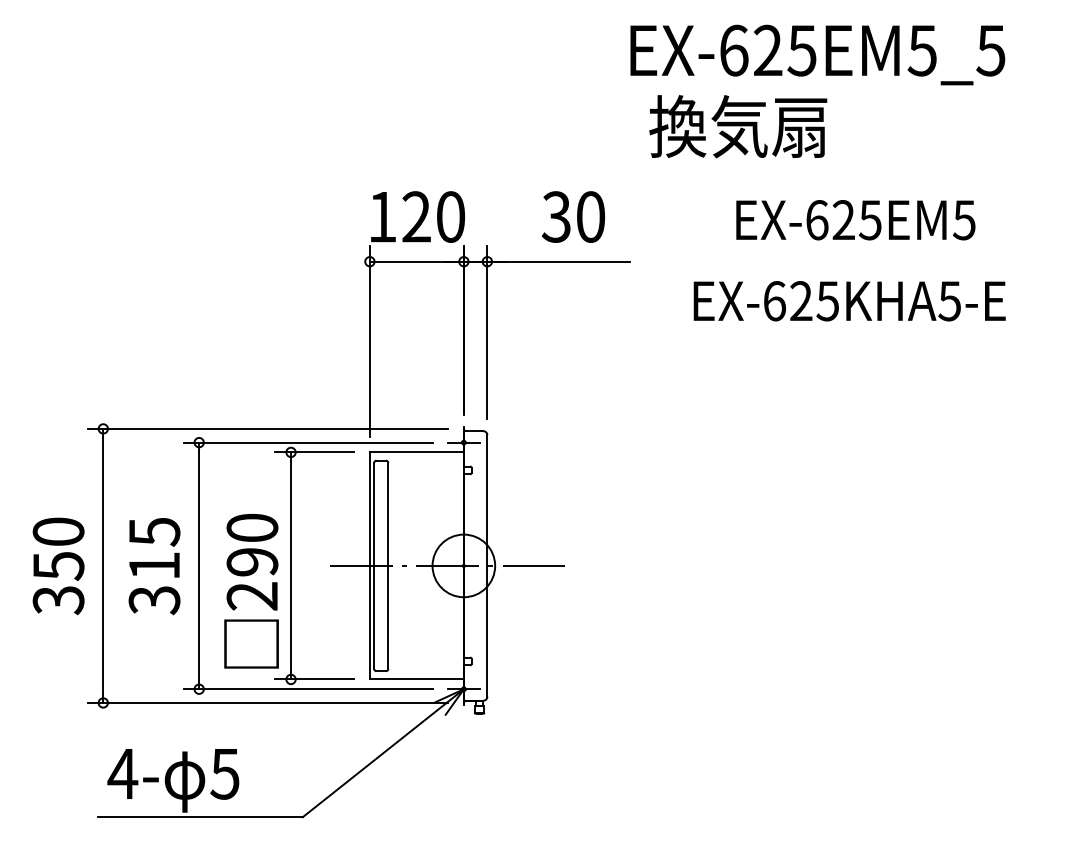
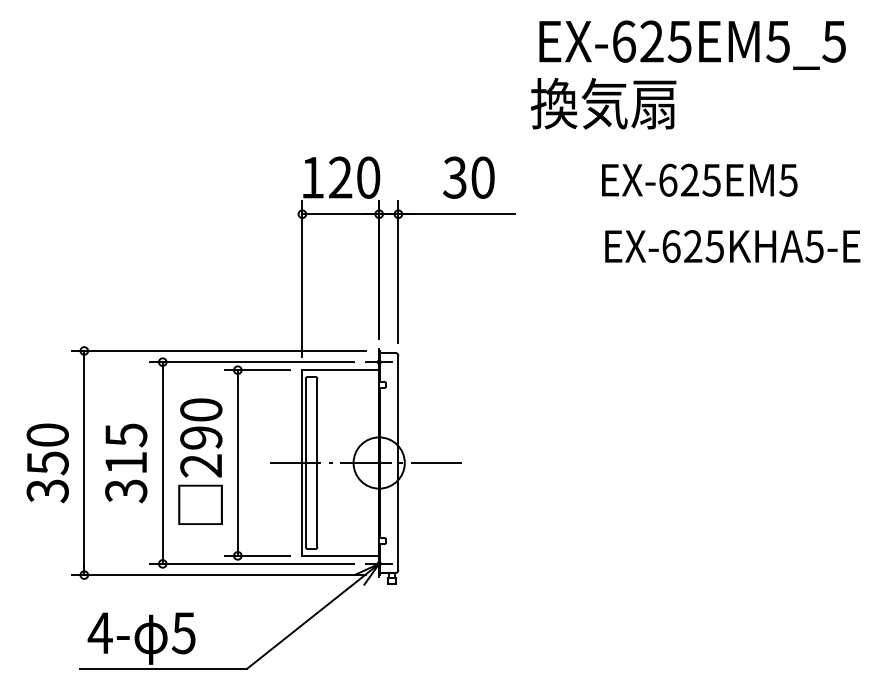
text: (817, 54) -> (692, 44), moved
text: (849, 301) -> (732, 246), moved
text: (251, 590) -> (200, 461), moved

